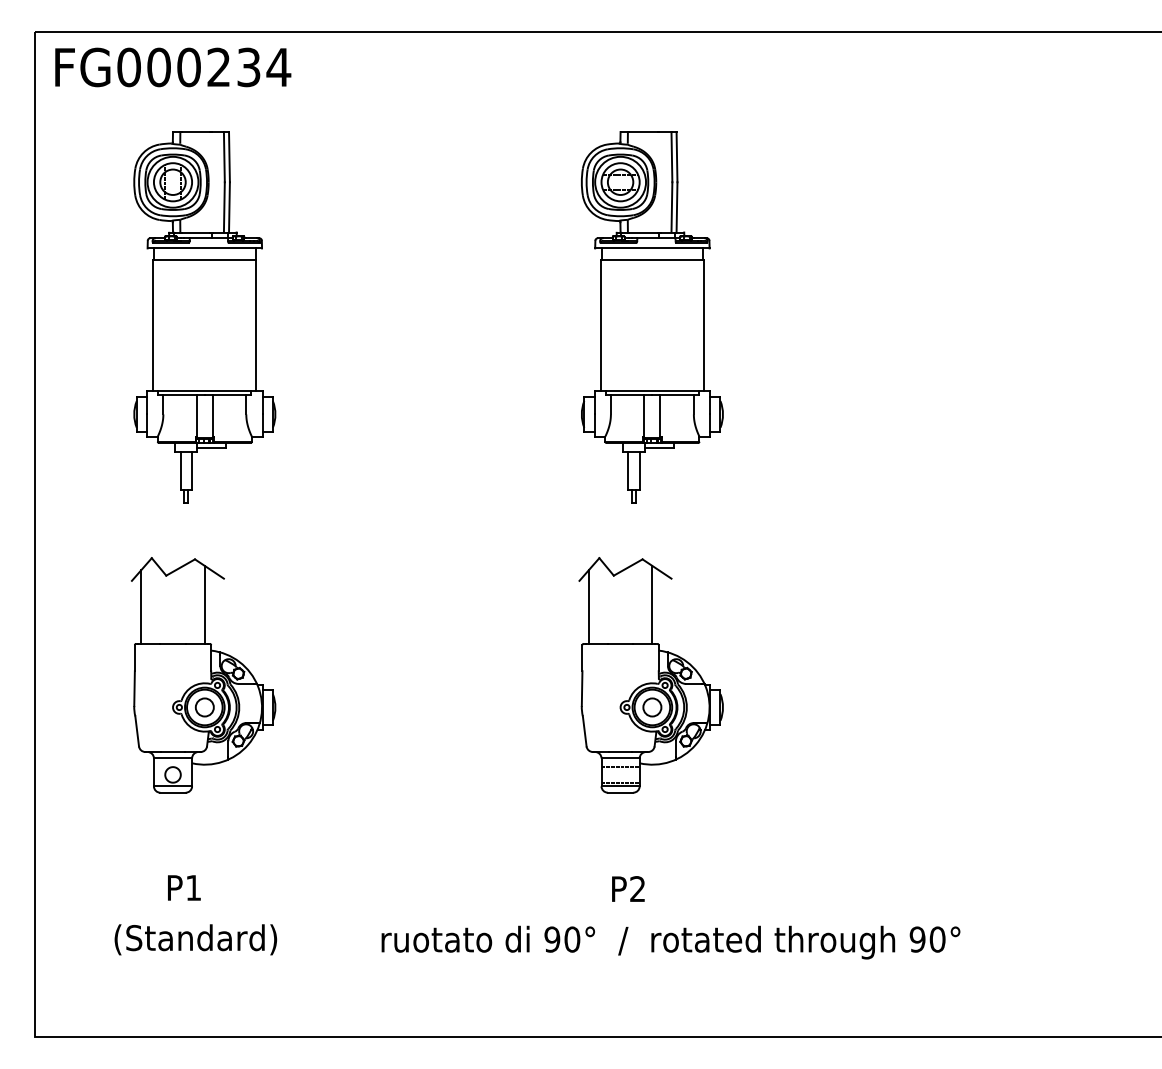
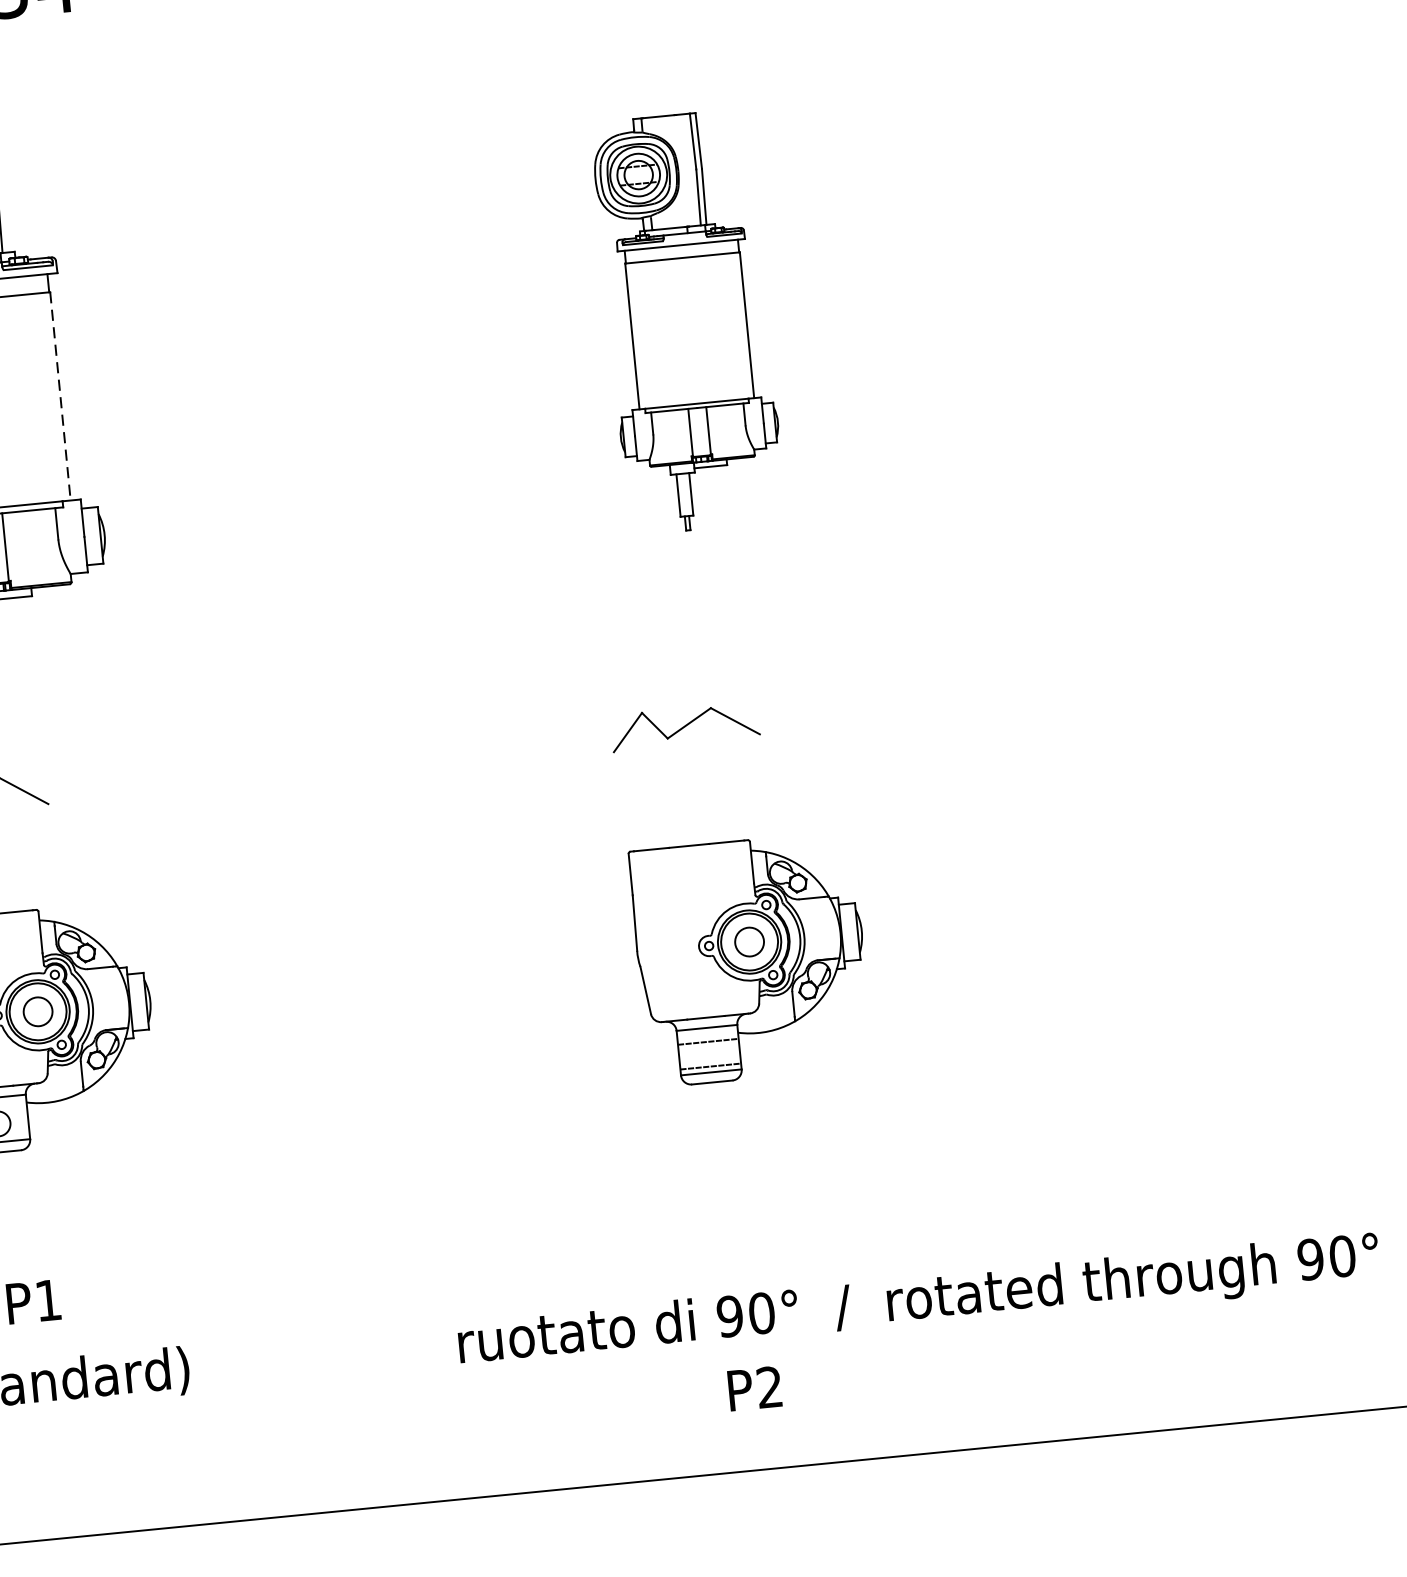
part: (652, 317) -> (688, 322), size x0.7
line: (256, 325) -> (60, 396), solid -> dashed
line: (204, 604) -> (21, 848), removed
line: (652, 604) -> (733, 778), removed
line: (588, 606) -> (632, 791), removed
text: (628, 888) -> (754, 1387), moved
text: (670, 942) -> (918, 1302), moved

